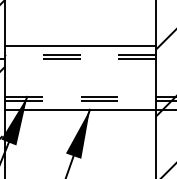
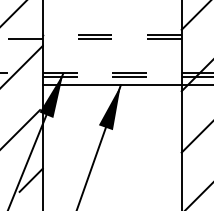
line: (79, 45) -> (111, 26), removed

